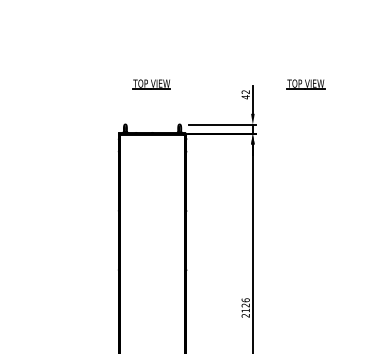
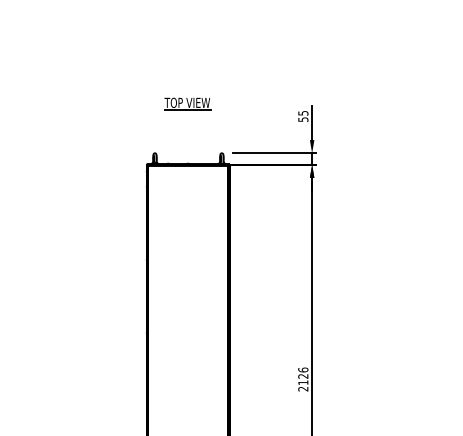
part: (305, 84) -> (377, 103), removed
text: (245, 94) -> (303, 116), 42 -> 55

